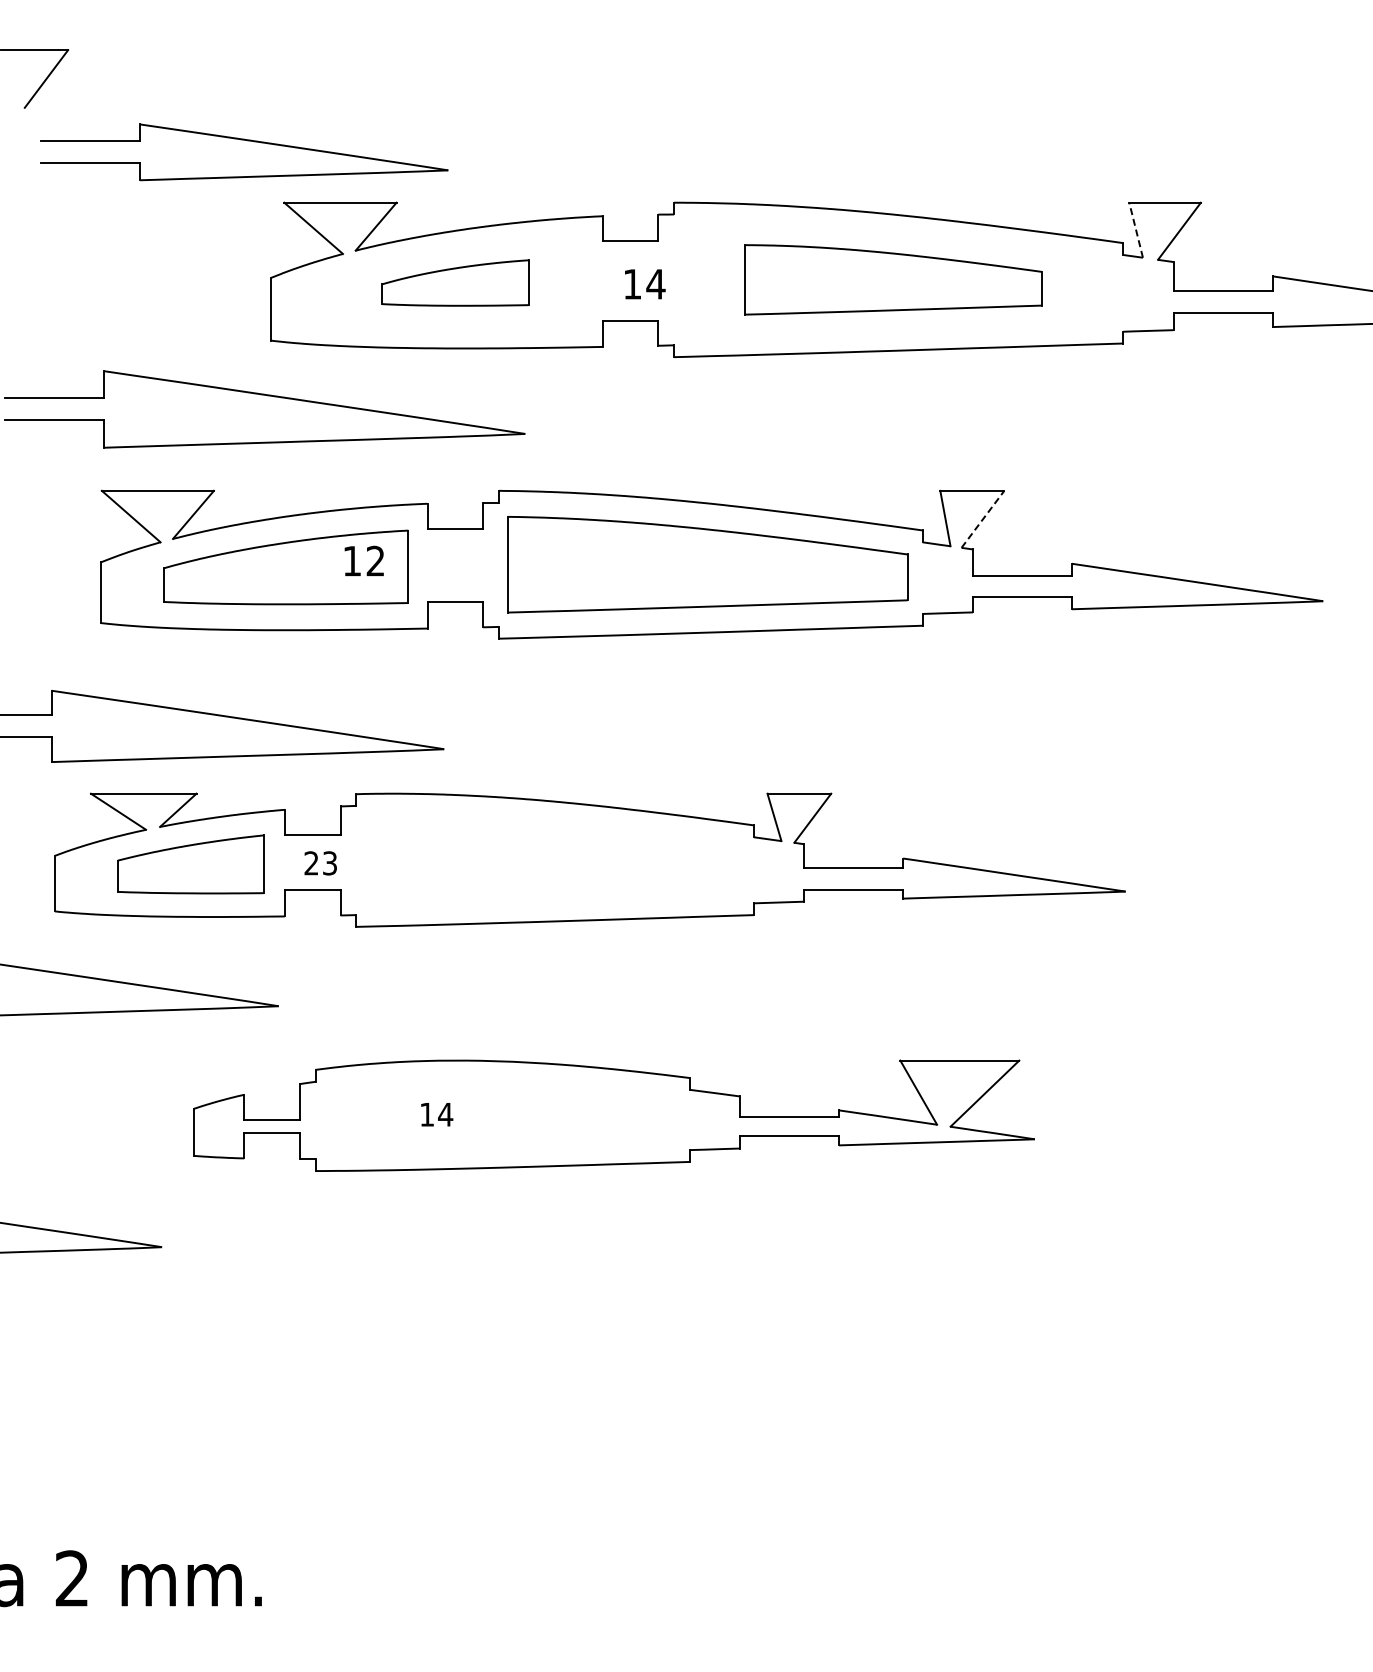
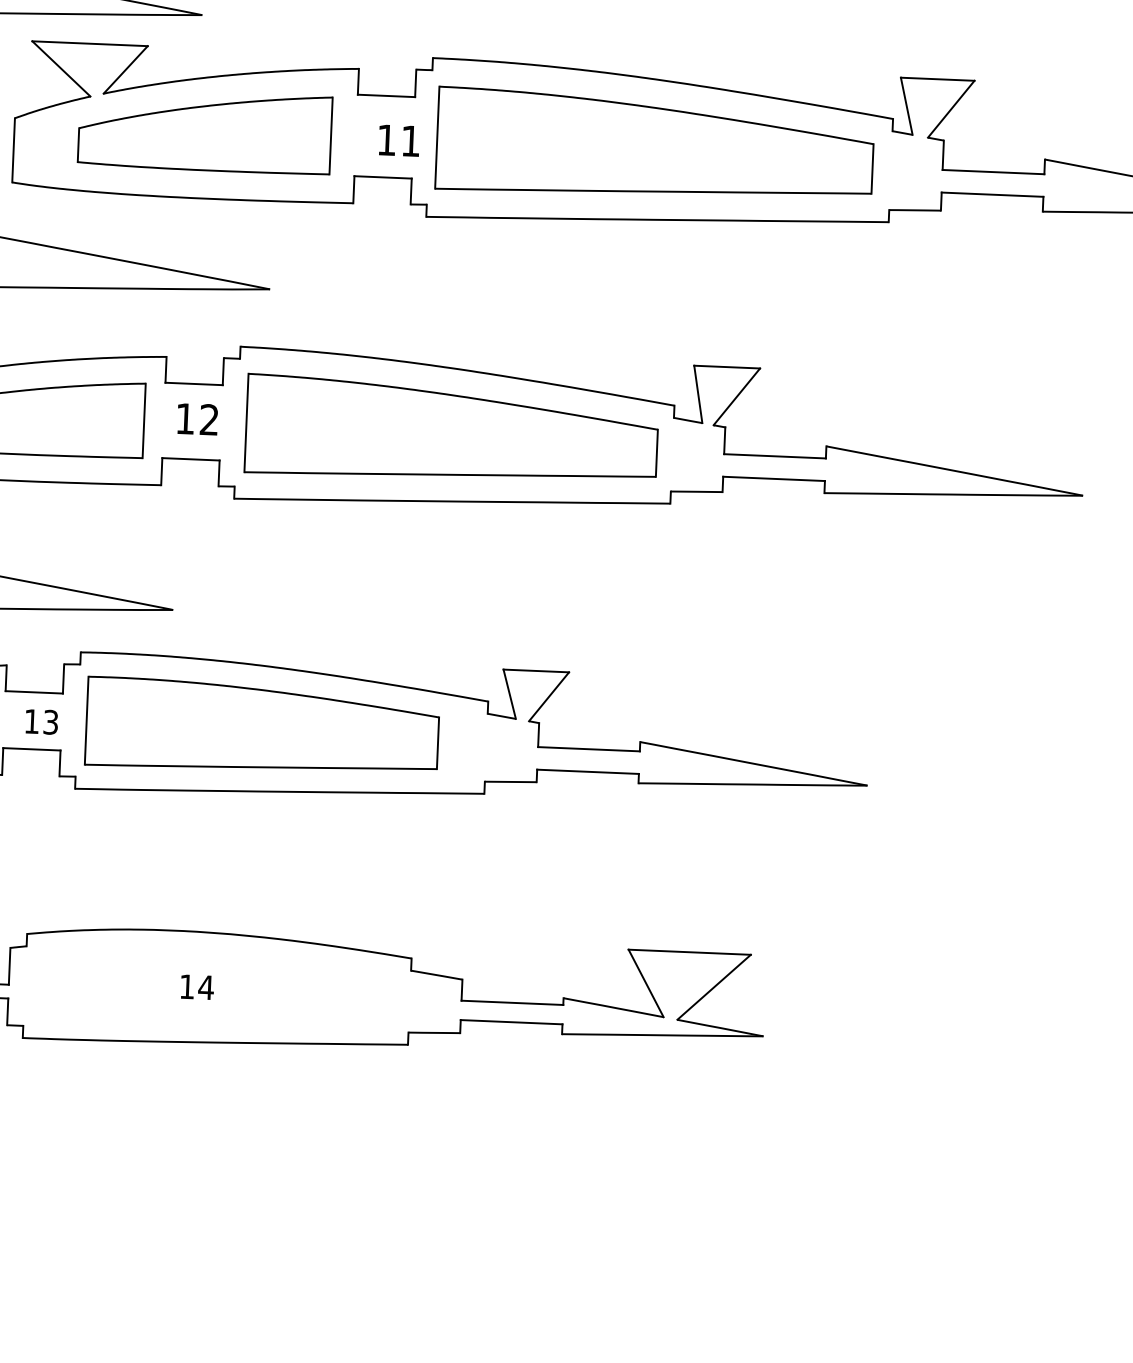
line: (1136, 229) -> (907, 105), dashed -> solid
part: (892, 279) -> (654, 146), size x1.43
part: (455, 282) -> (204, 130), size x1.67
text: (655, 284) -> (410, 141), 14 -> 11
line: (982, 519) -> (736, 397), dashed -> solid
text: (363, 560) -> (196, 418), moved
part: (535, 859) -> (262, 727), added
text: (311, 863) -> (31, 721), 23 -> 13
text: (437, 1114) -> (197, 987), moved

